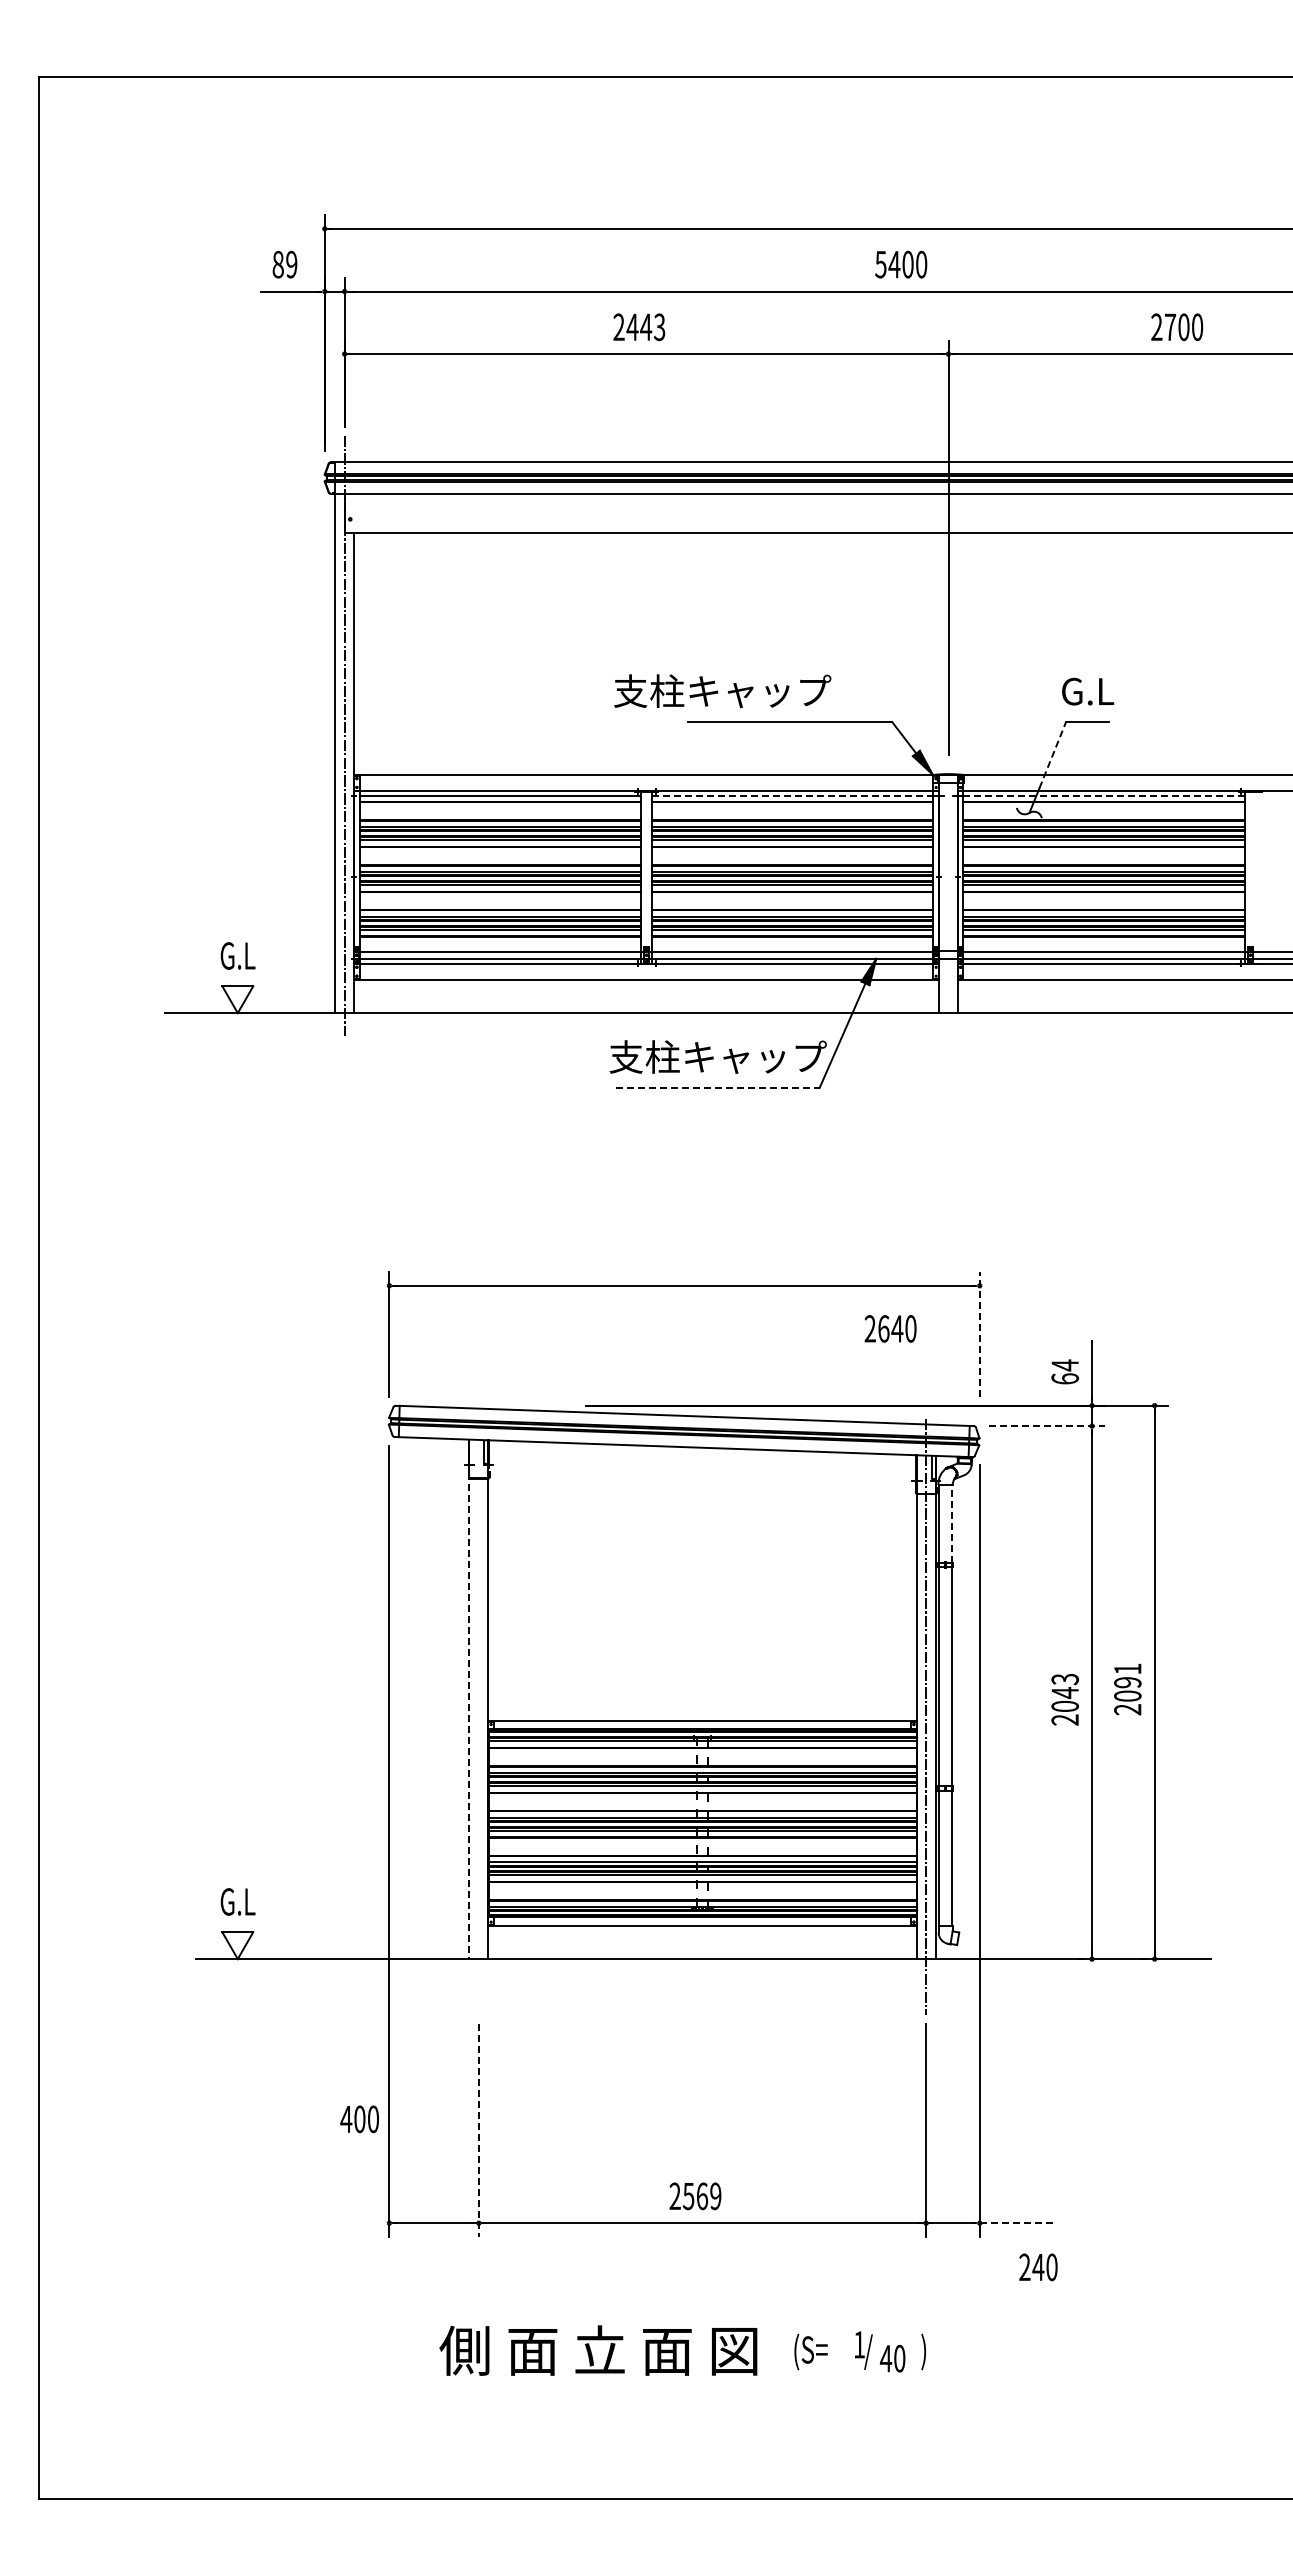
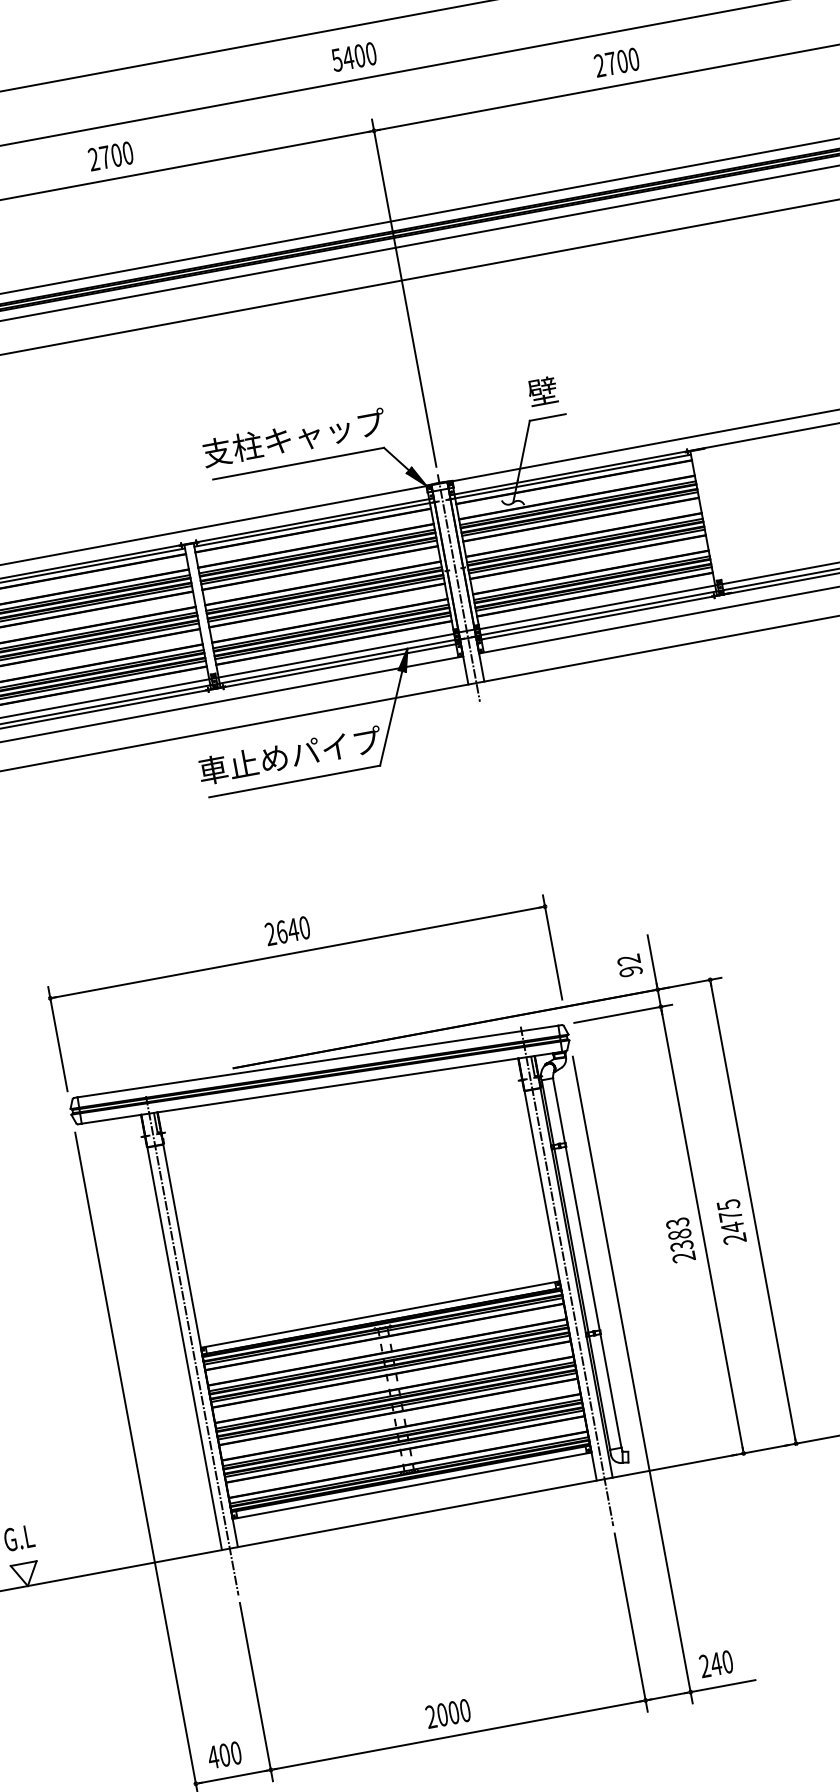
text: (901, 264) -> (354, 56), moved
text: (645, 327) -> (116, 155), 2443 -> 2700
text: (1177, 327) -> (617, 62), moved
text: (1088, 690) -> (543, 390), G.L -> 壁
text: (722, 691) -> (294, 438), moved
line: (1052, 755) -> (523, 451), dashed -> solid
line: (792, 795) -> (311, 524), dashed -> solid
line: (1104, 795) -> (573, 476), dashed -> solid
line: (948, 899) -> (458, 587), added
text: (697, 1056) -> (272, 758), 支柱キャップ -> 車止めパイプ
line: (717, 1087) -> (294, 781), dashed -> solid
text: (890, 1328) -> (287, 930), moved
line: (979, 1334) -> (552, 947), dashed -> solid
text: (1065, 1371) -> (630, 965), 64 -> 92
line: (1047, 1426) -> (623, 1014), dashed -> solid
line: (952, 1524) -> (559, 1110), dashed -> solid
text: (1127, 1682) -> (730, 1216), 2091 -> 2475
line: (469, 1699) -> (181, 1332), dashed -> solid
text: (1065, 1699) -> (681, 1240), 2043 -> 2383
line: (478, 1717) -> (192, 1346), added
text: (359, 2119) -> (224, 1755), moved
line: (478, 2130) -> (256, 1692), dashed -> solid
text: (701, 2196) -> (453, 1712), 2569 -> 2000
line: (1018, 2223) -> (723, 1686), dashed -> solid
text: (1038, 2267) -> (716, 1664), moved

